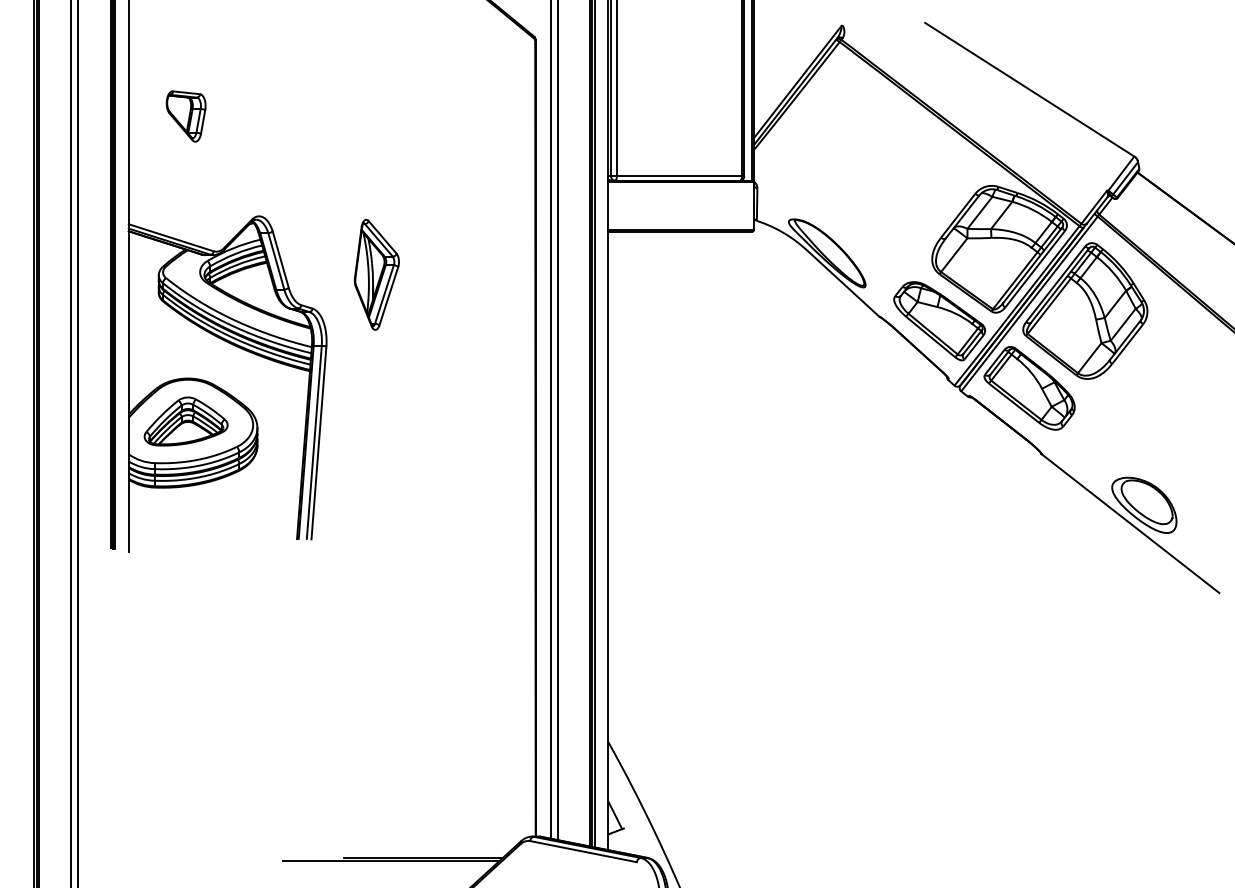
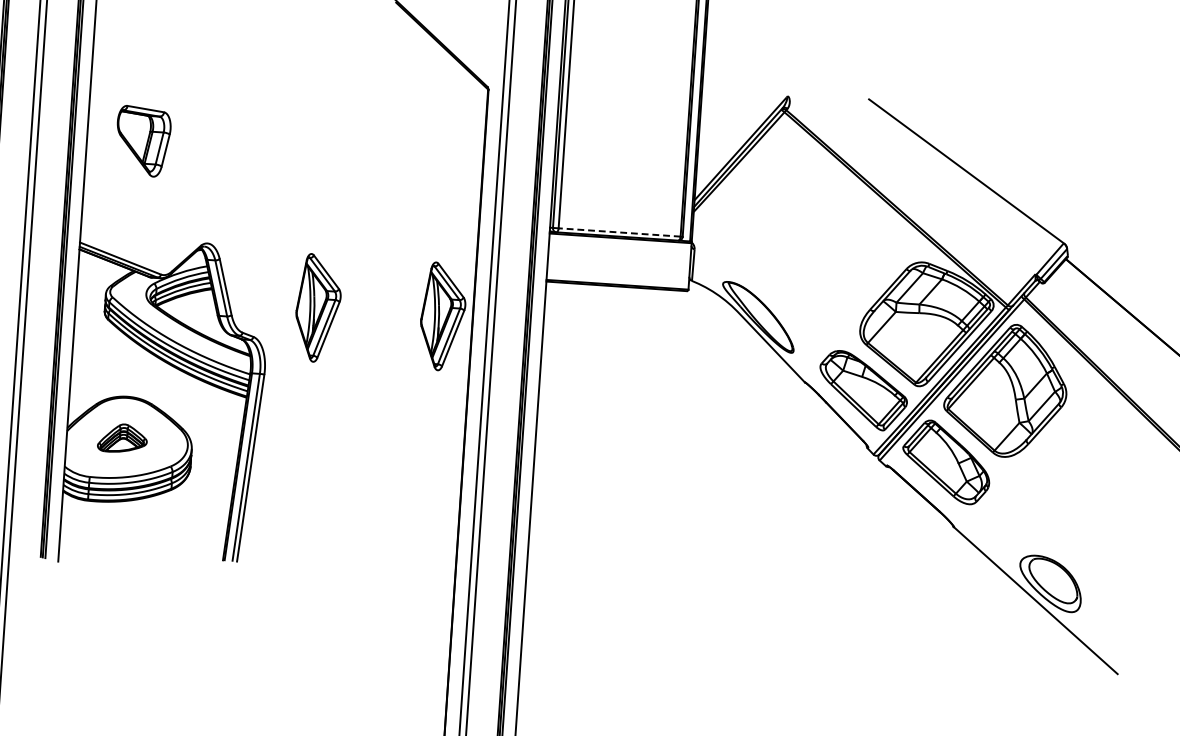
part: (185, 116) -> (142, 141), size x1.4
line: (679, 176) -> (619, 232), solid -> dashed
part: (504, 274) -> (442, 316), added
part: (185, 421) -> (122, 438), size x0.6

